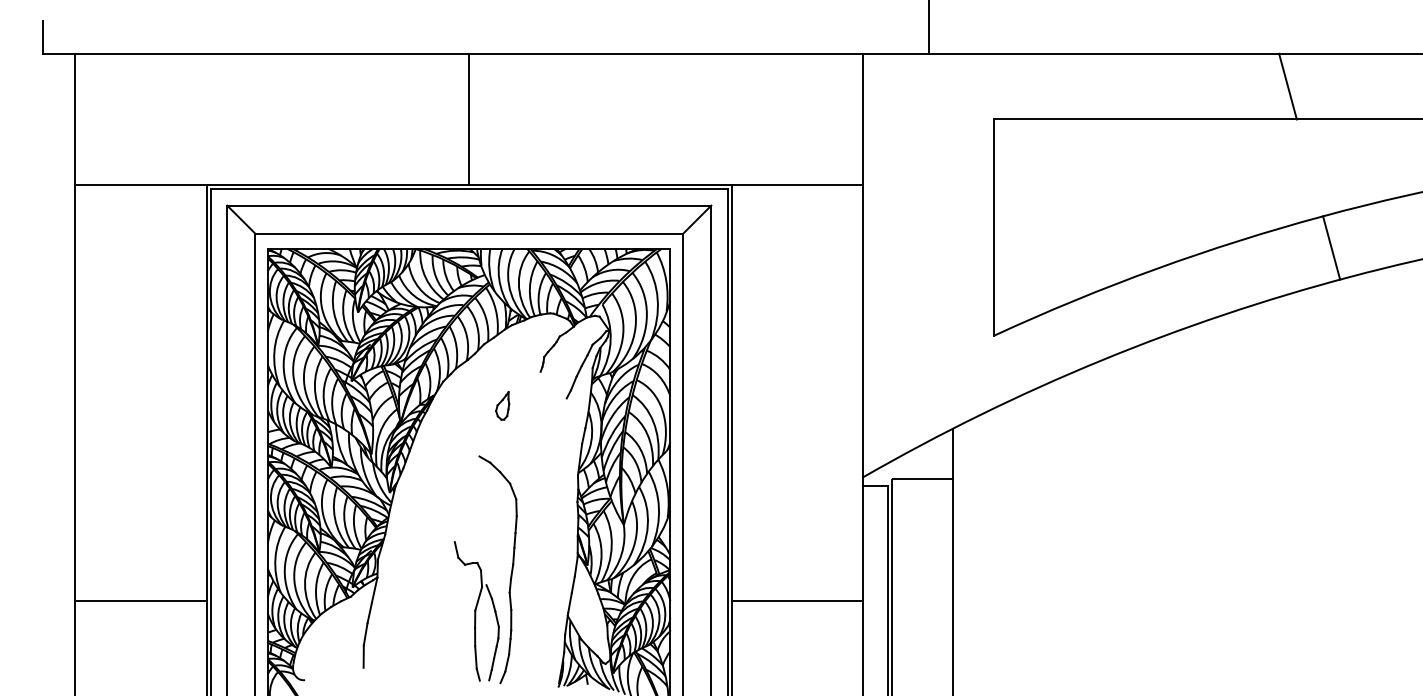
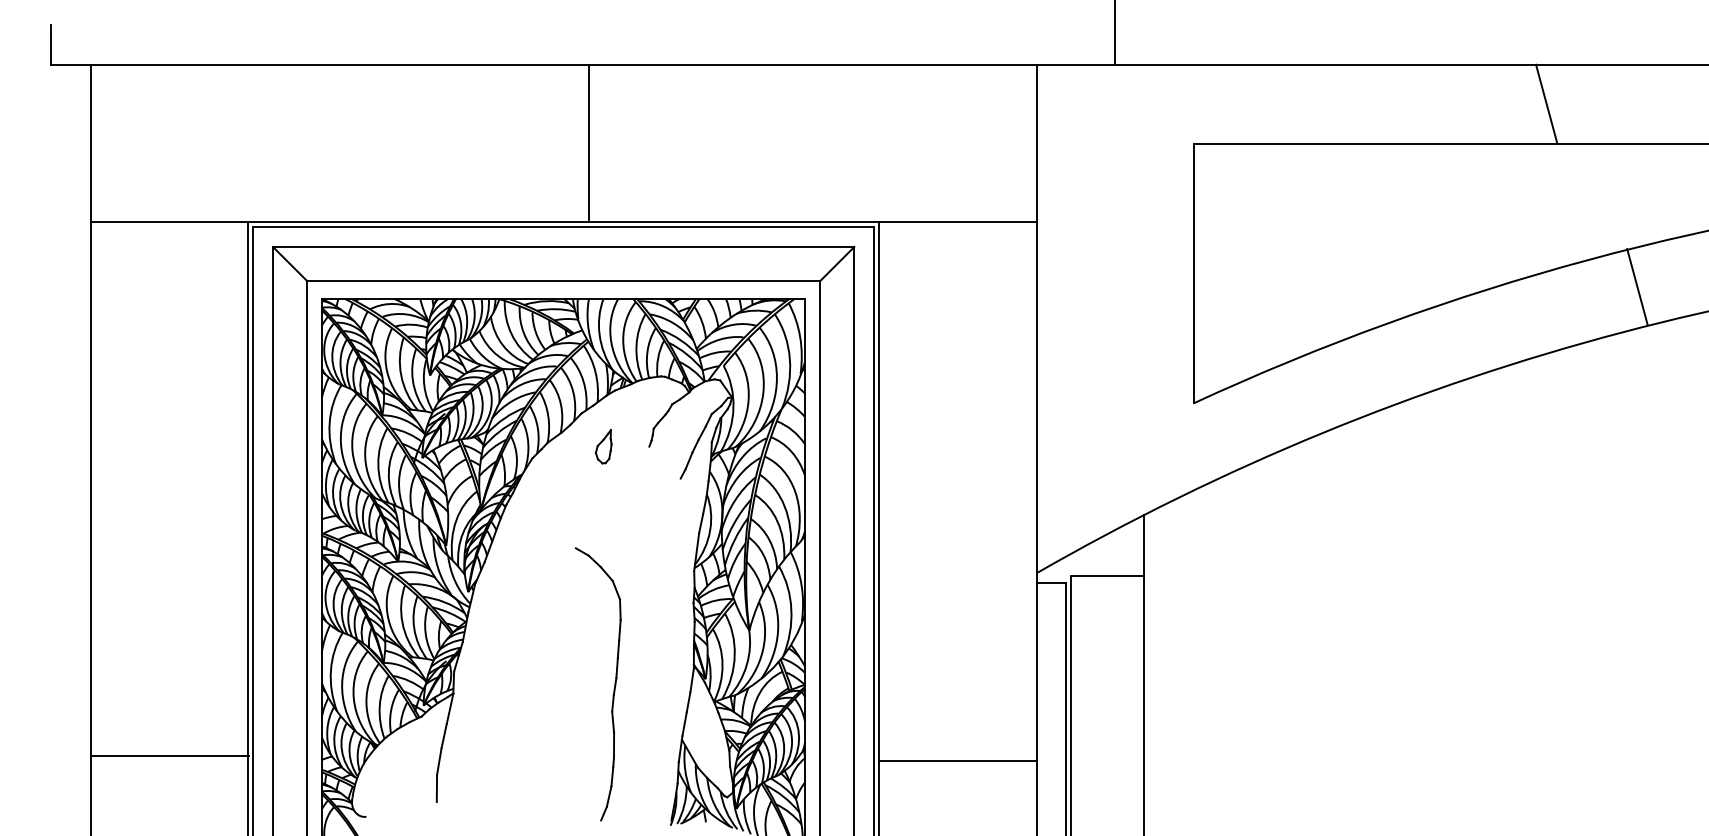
line: (469, 119) -> (589, 143), moved
line: (1331, 247) -> (1637, 286), moved
part: (502, 405) -> (603, 446), moved
line: (140, 600) -> (168, 755), moved
line: (797, 600) -> (957, 760), moved
part: (476, 611) -> (572, 734), removed

